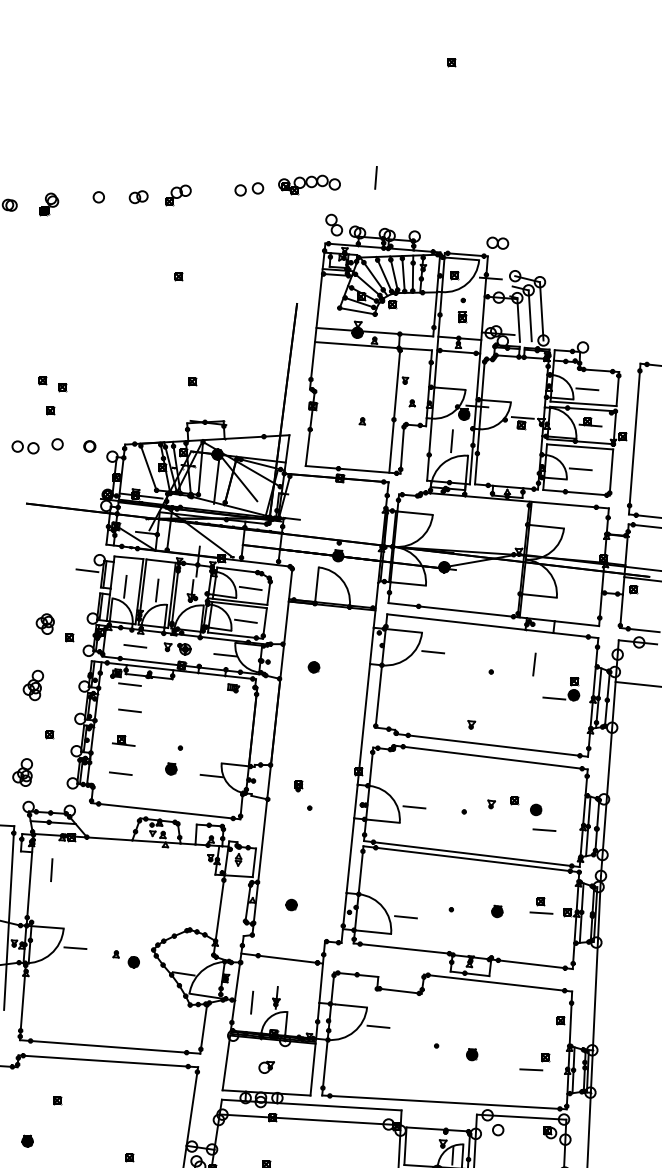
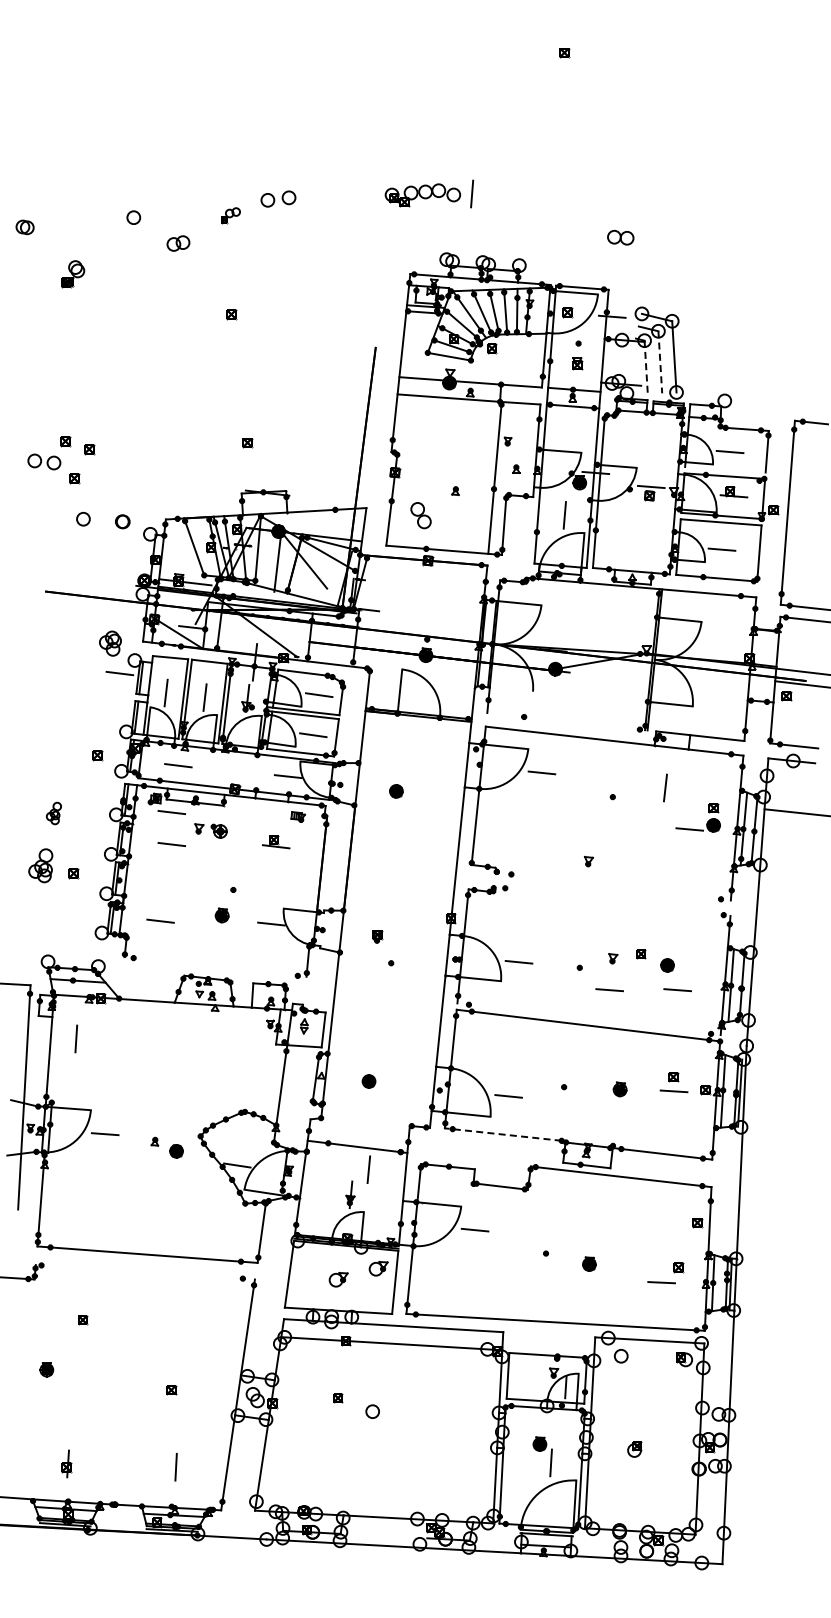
part: (309, 184) -> (422, 195), moved
part: (249, 188) -> (278, 198), moved
part: (178, 195) -> (230, 215), size x0.6
part: (138, 197) -> (178, 243), moved
part: (49, 204) -> (73, 274), moved
part: (333, 225) -> (420, 515), moved
part: (497, 243) -> (620, 237), moved
line: (530, 315) -> (660, 362), solid -> dashed
line: (518, 320) -> (646, 367), solid -> dashed
line: (583, 403) -> (725, 469), removed
part: (25, 447) -> (44, 461), moved
line: (407, 583) -> (510, 689), removed
line: (457, 610) -> (571, 721), removed
part: (45, 624) -> (110, 643), moved
part: (177, 648) -> (210, 830), moved
part: (33, 685) -> (53, 813), size x0.6
part: (124, 741) -> (276, 842), moved
line: (491, 745) -> (613, 886), removed
line: (490, 757) -> (611, 901), removed
part: (22, 772) -> (40, 865), moved
line: (165, 810) -> (215, 966), removed
line: (488, 830) -> (609, 990), added
line: (471, 854) -> (588, 1019), removed
line: (401, 948) -> (503, 1134), solid -> dashed
line: (251, 1002) -> (368, 1169), moved
part: (299, 1058) -> (378, 1268), added
line: (107, 1061) -> (144, 1272), removed

